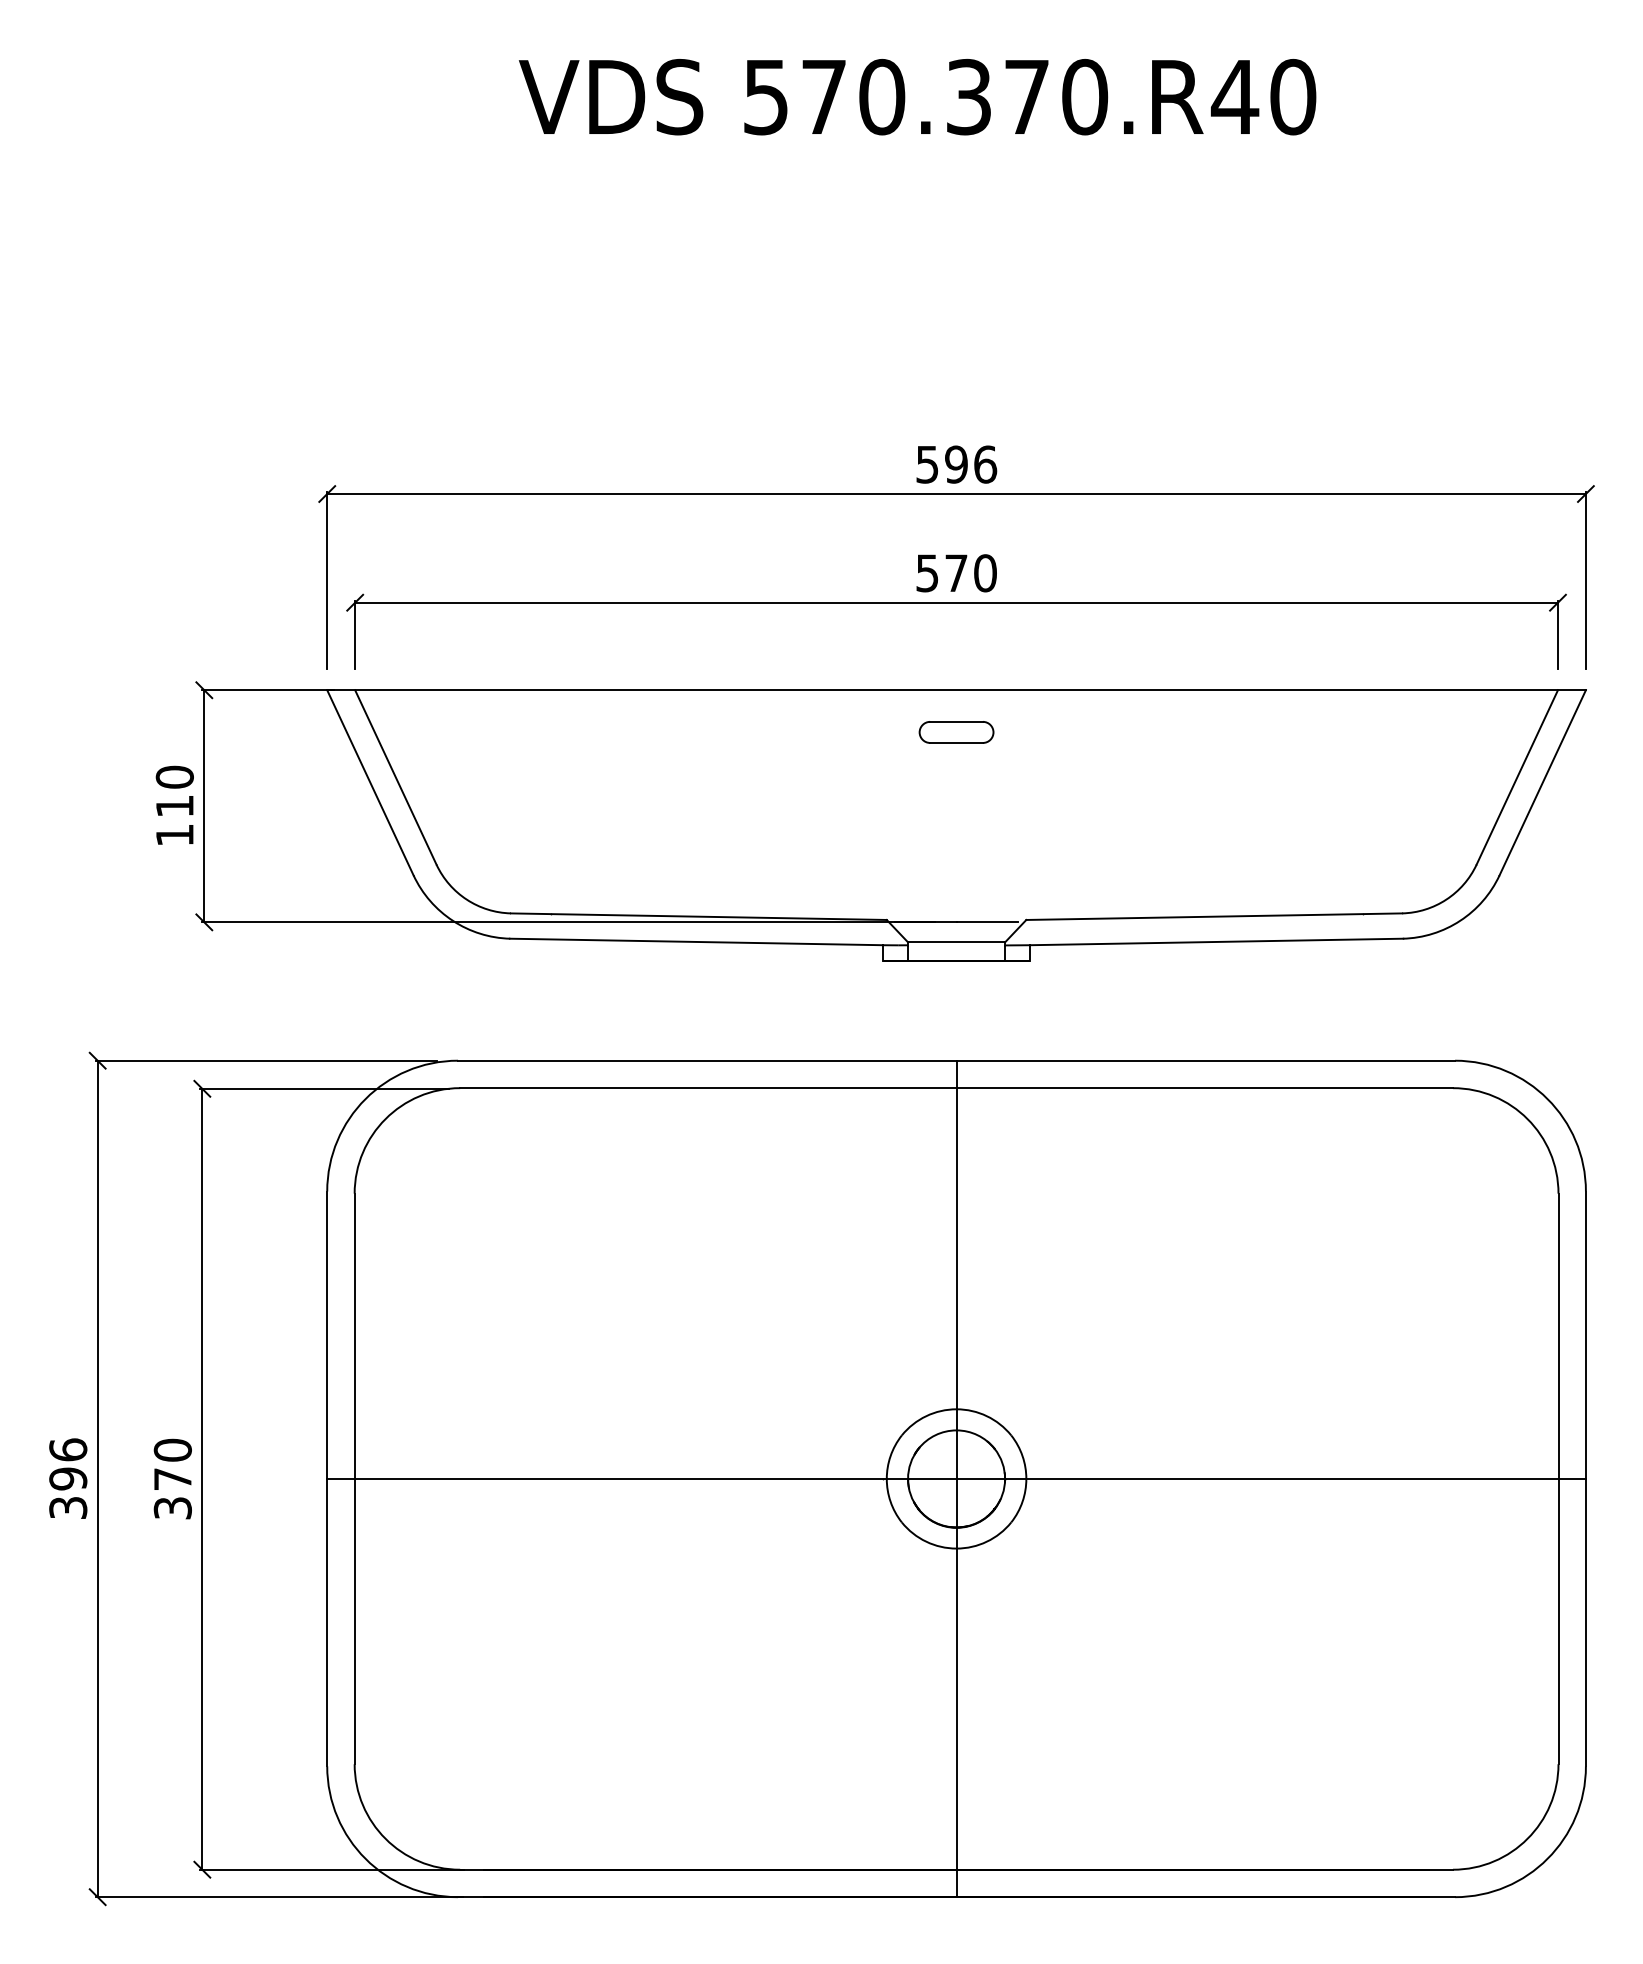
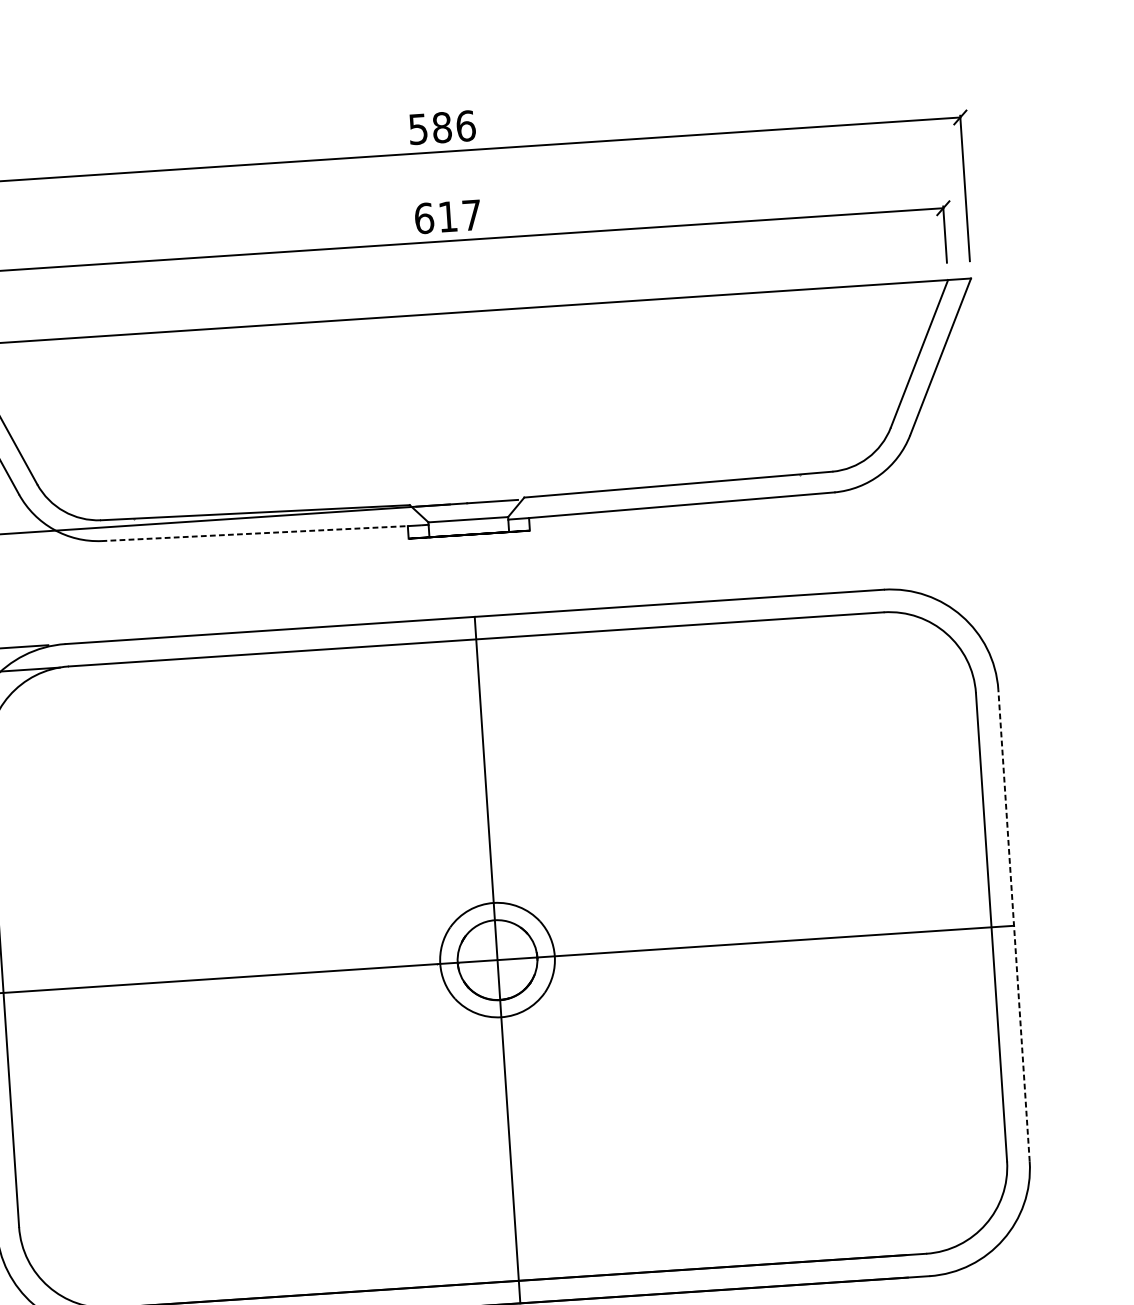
text: (956, 464) -> (442, 127), 596 -> 586
text: (956, 573) -> (448, 217), 570 -> 617
part: (956, 732) -> (456, 347), removed
line: (696, 941) -> (254, 533), solid -> dashed
line: (1585, 1478) -> (1013, 925), solid -> dashed

